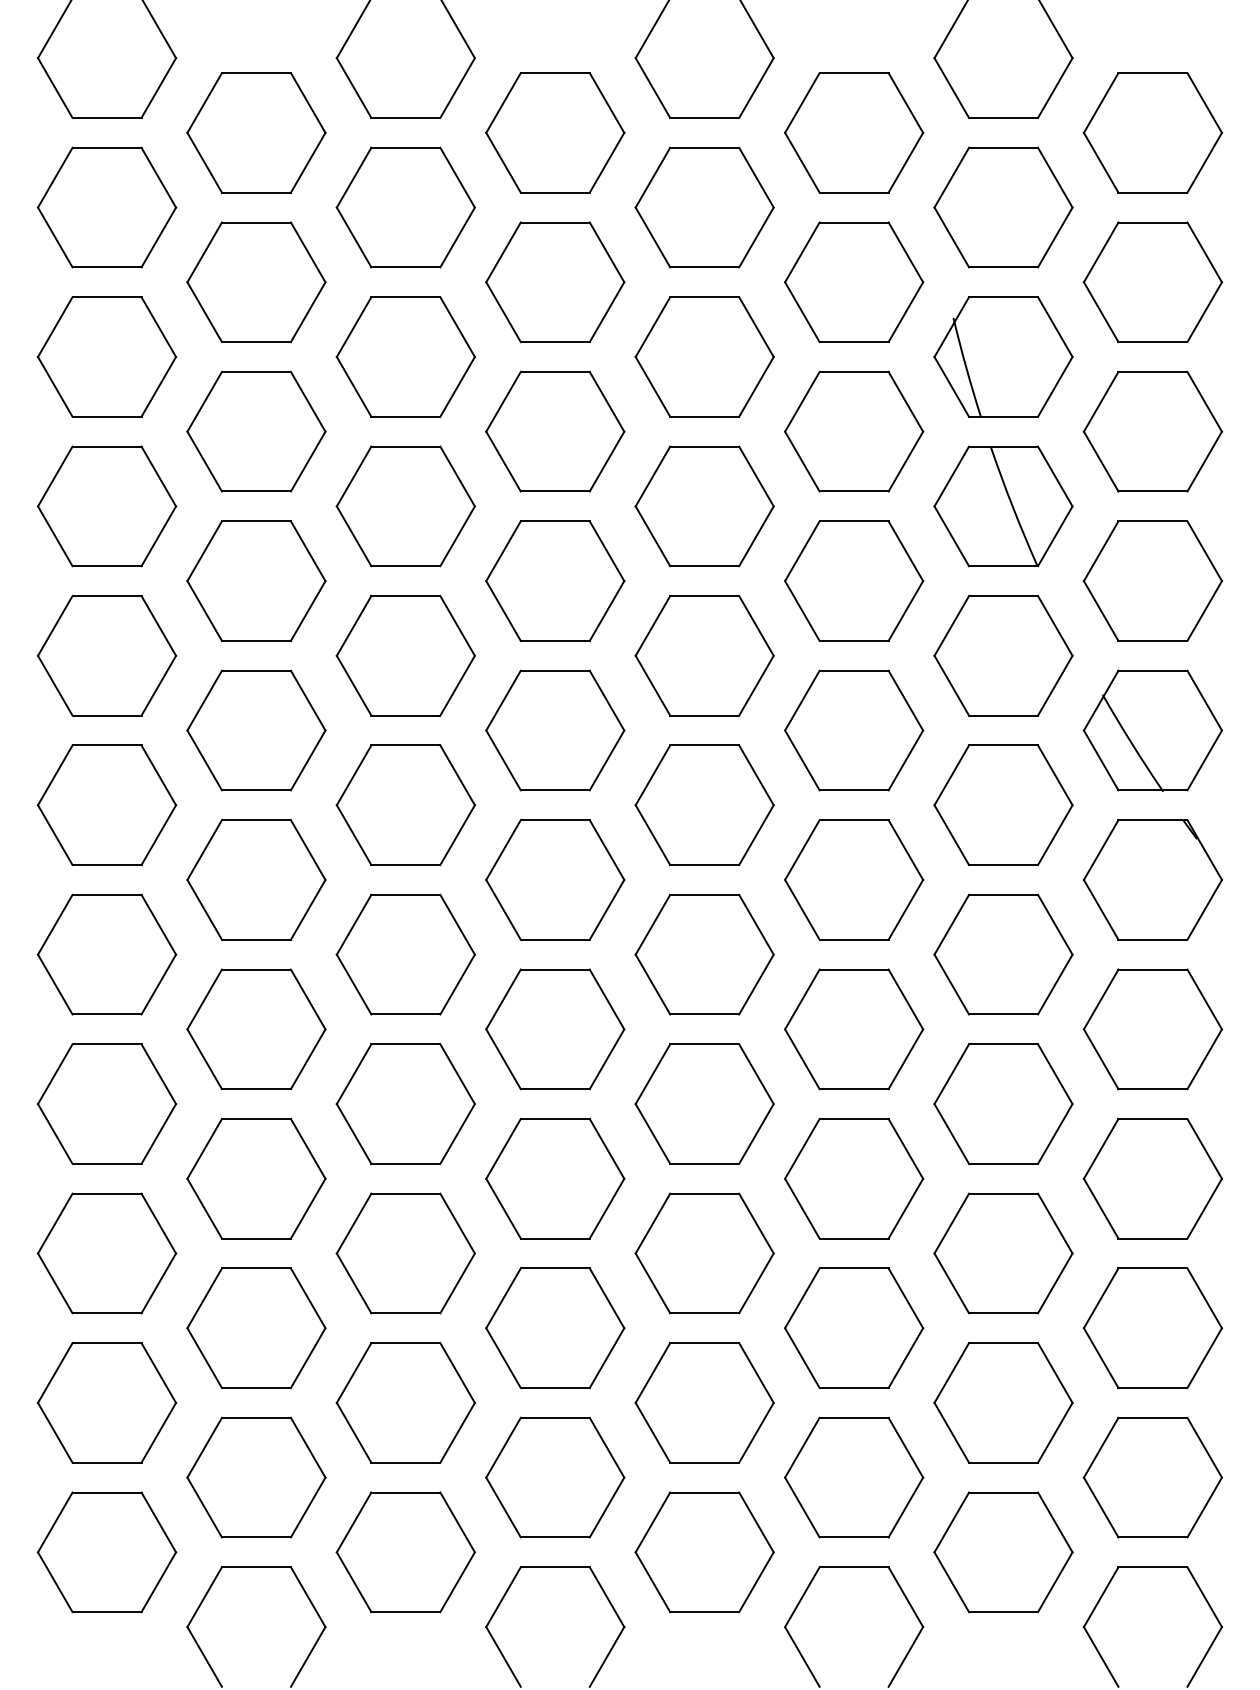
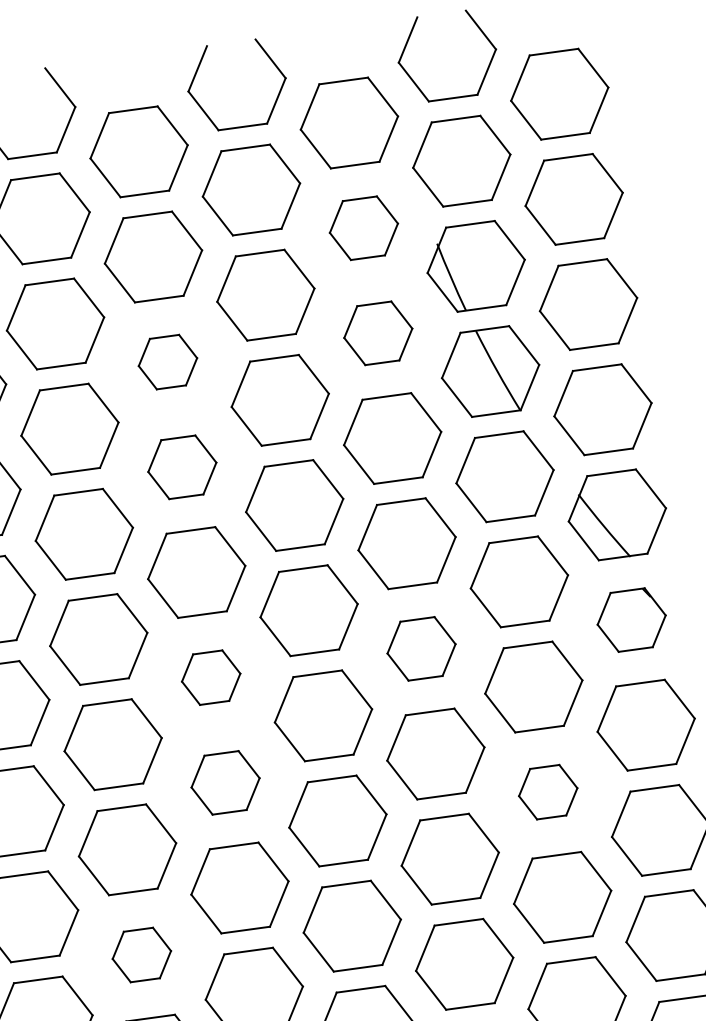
part: (854, 282) -> (364, 228), size x0.7
part: (555, 431) -> (168, 362), size x0.6
part: (854, 431) -> (378, 333), size x0.7
part: (555, 580) -> (182, 466), size x0.7
part: (555, 879) -> (211, 677), size x0.6
part: (854, 879) -> (421, 648), size x0.7
part: (1152, 879) -> (631, 619), size x0.7
part: (555, 1029) -> (225, 782), size x0.7
part: (1003, 1103) -> (548, 791), size x0.6
part: (405, 1253) -> (141, 955), size x0.6

